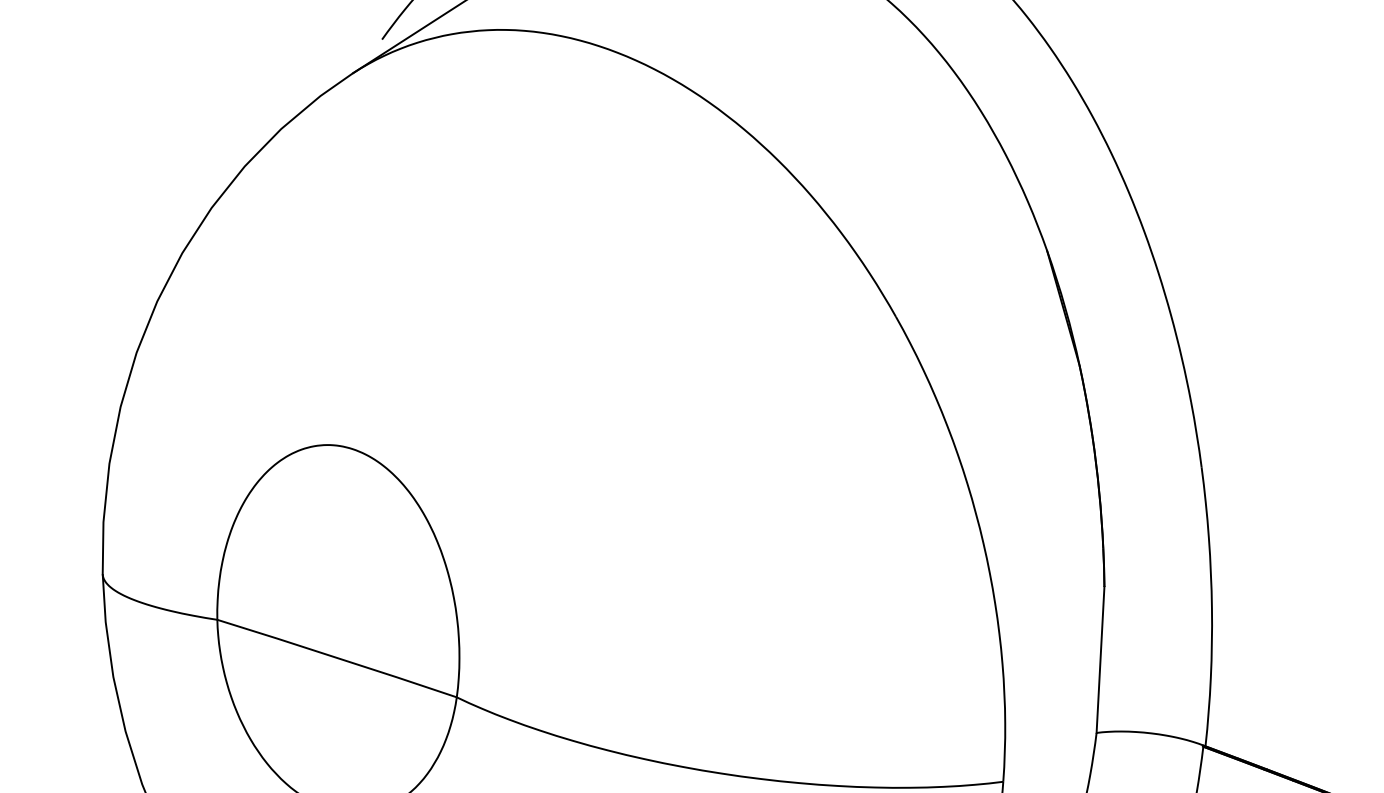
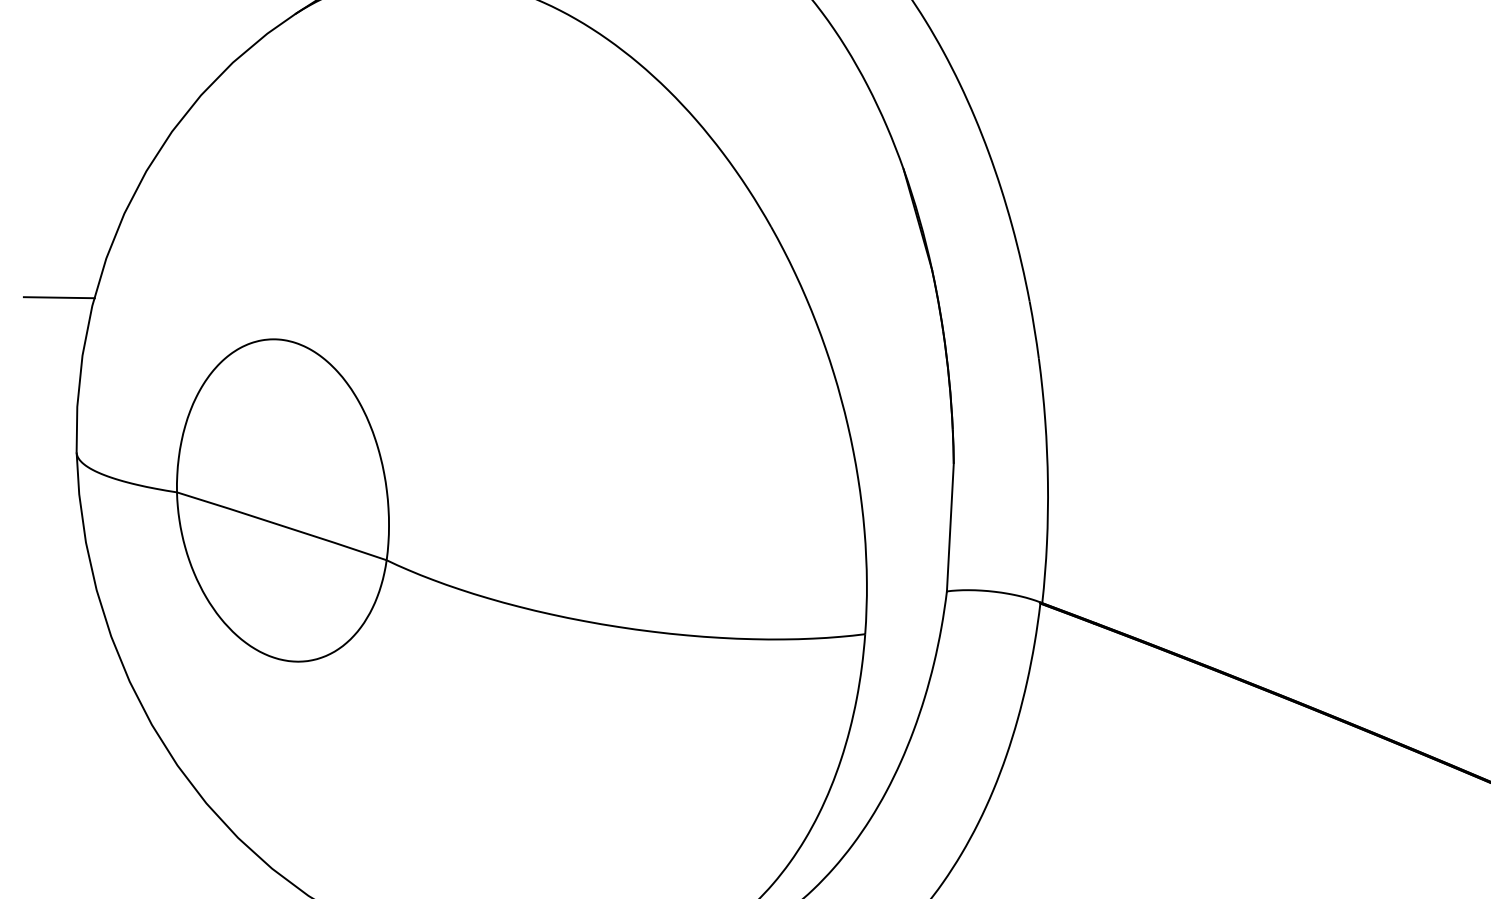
line: (82, 397) -> (58, 297), added

